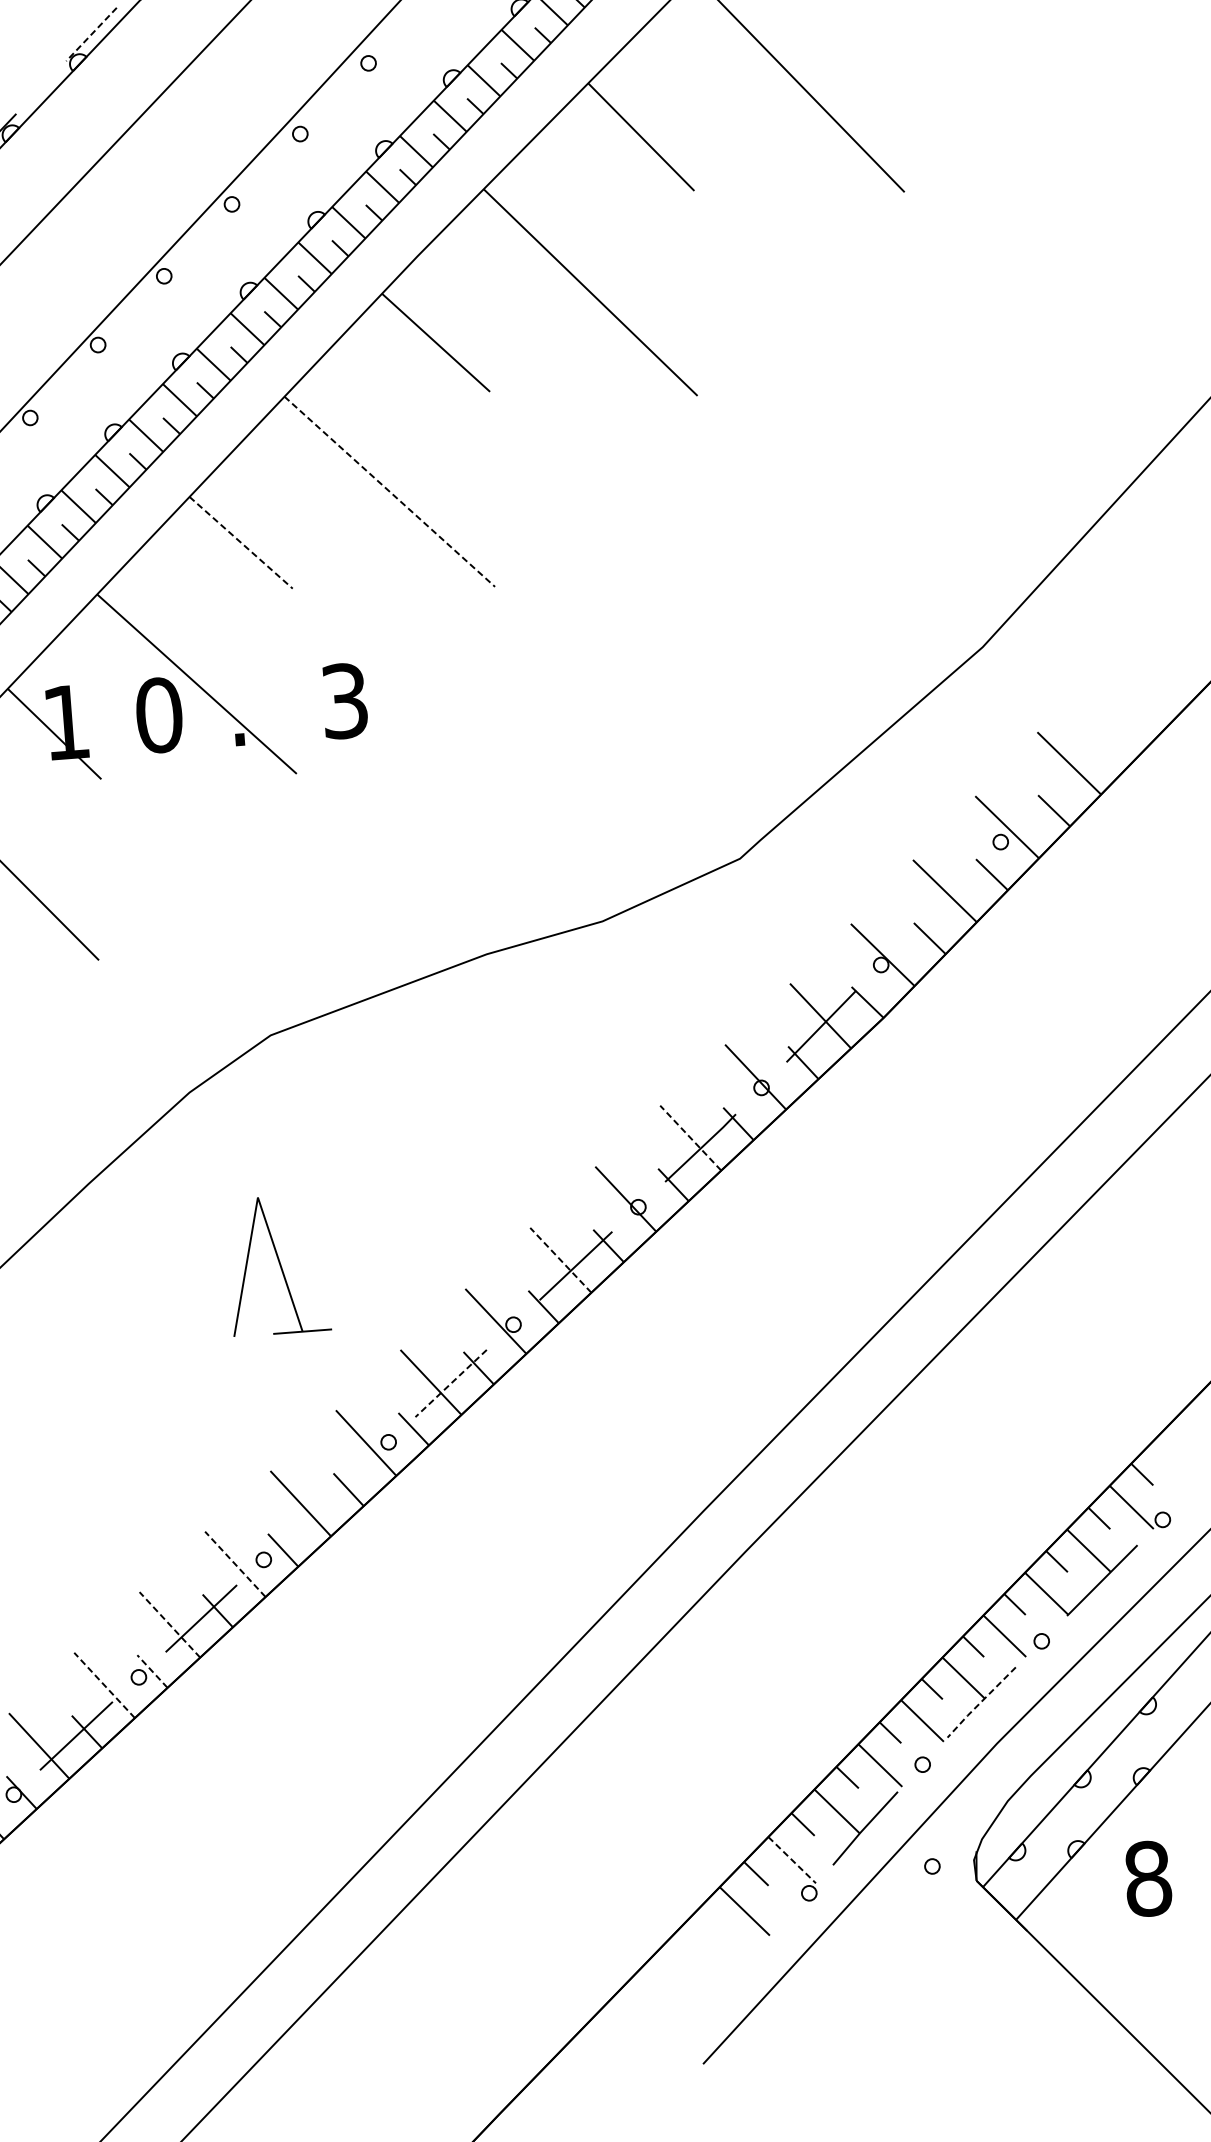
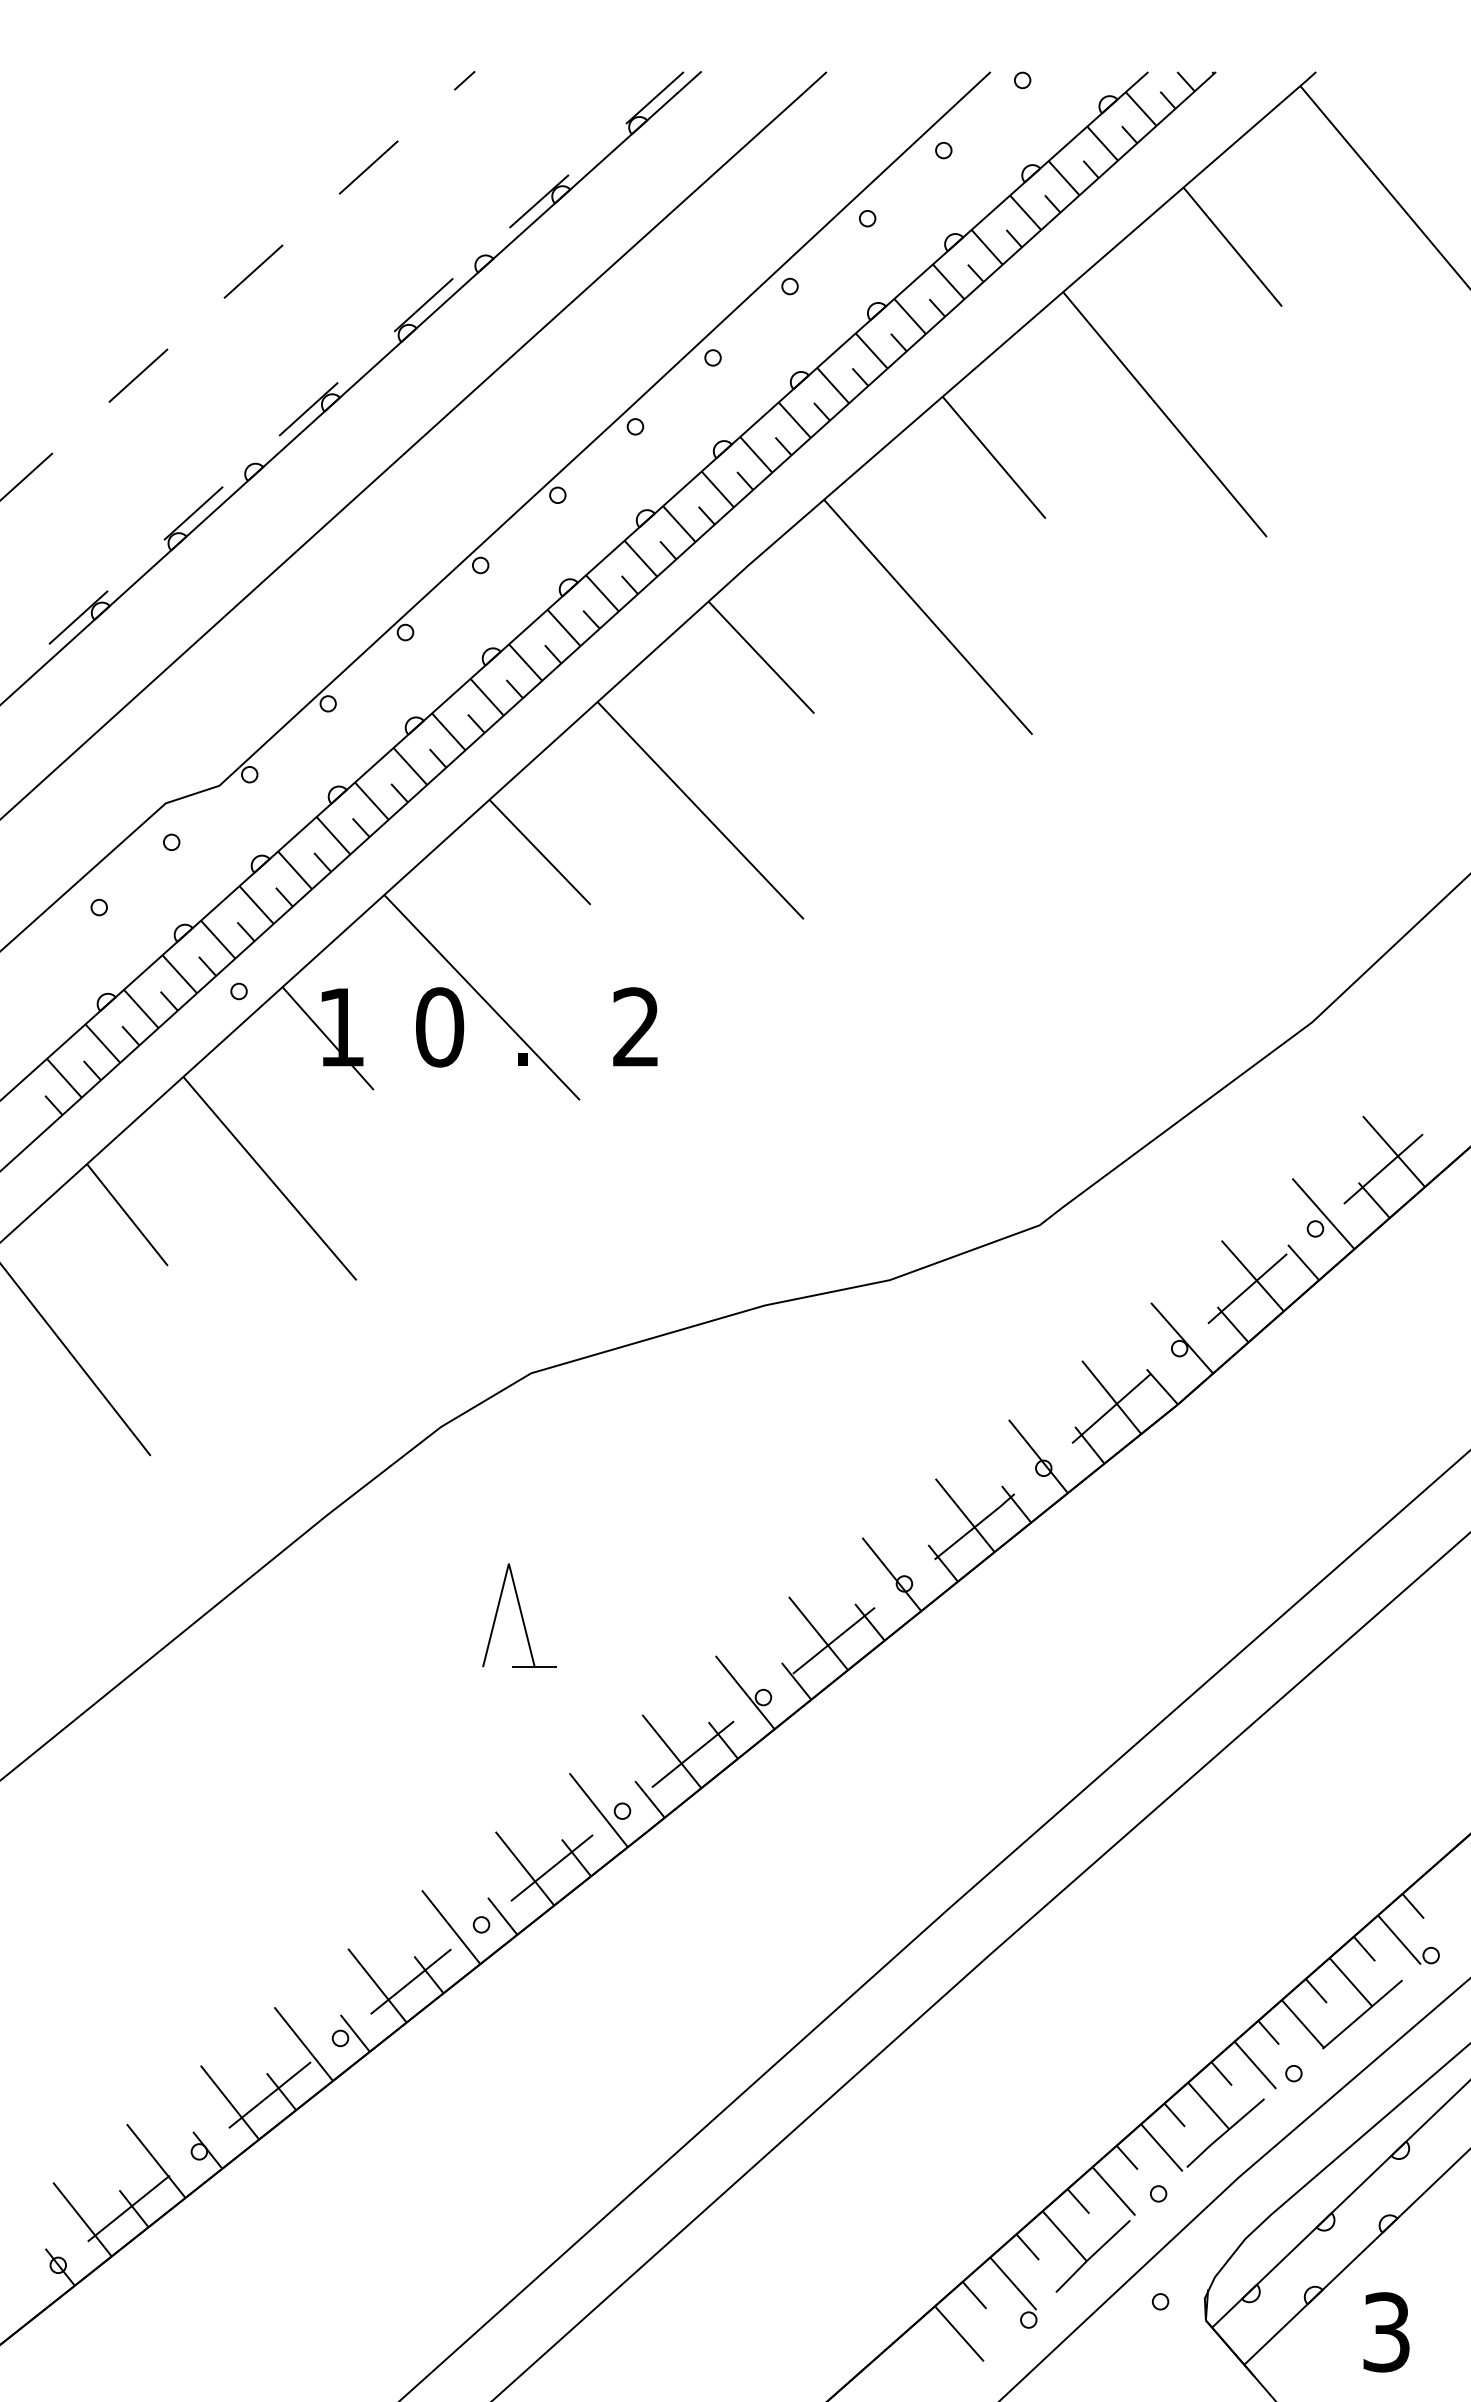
line: (91, 34) -> (423, 305), dashed -> solid
line: (389, 491) -> (700, 810), dashed -> solid
line: (241, 542) -> (540, 852), dashed -> solid
text: (344, 701) -> (636, 1027), 3 -> 2
line: (1060, 780) -> (1383, 1168), added
line: (940, 903) -> (1247, 1288), added
line: (690, 1138) -> (964, 1515), dashed -> solid
line: (560, 1260) -> (818, 1633), dashed -> solid
part: (277, 1264) -> (519, 1615), size x0.71
line: (451, 1383) -> (693, 1754), dashed -> solid
line: (325, 1500) -> (551, 1867), added
line: (235, 1564) -> (451, 1927), dashed -> solid
line: (169, 1624) -> (377, 1985), dashed -> solid
line: (151, 1671) -> (354, 2033), dashed -> solid
line: (104, 1684) -> (303, 2043), dashed -> solid
line: (980, 1702) -> (1224, 2133), dashed -> solid
line: (792, 1860) -> (1013, 2284), dashed -> solid
text: (1148, 1879) -> (1386, 2332), 8 -> 3

